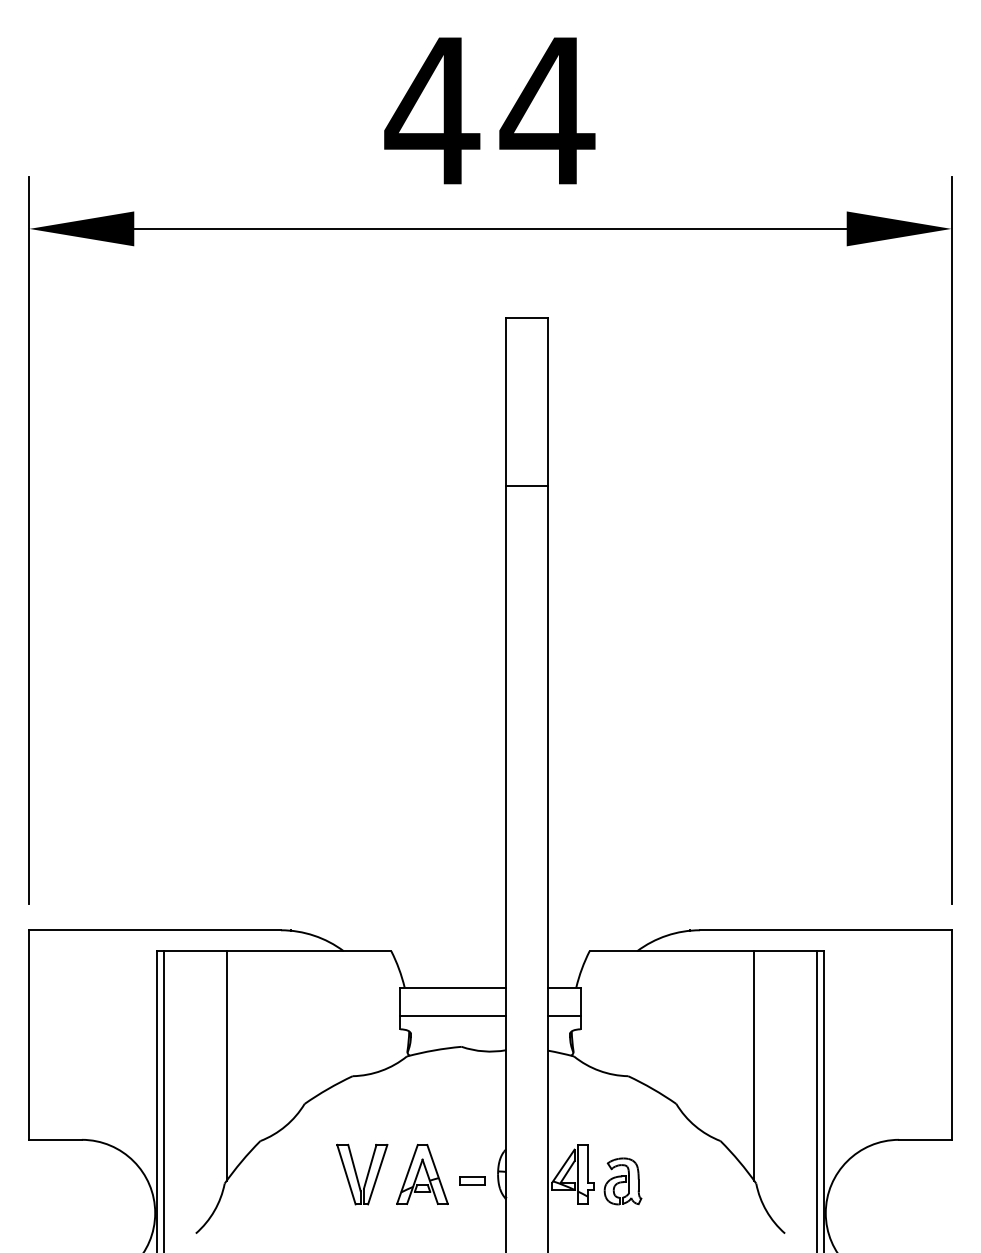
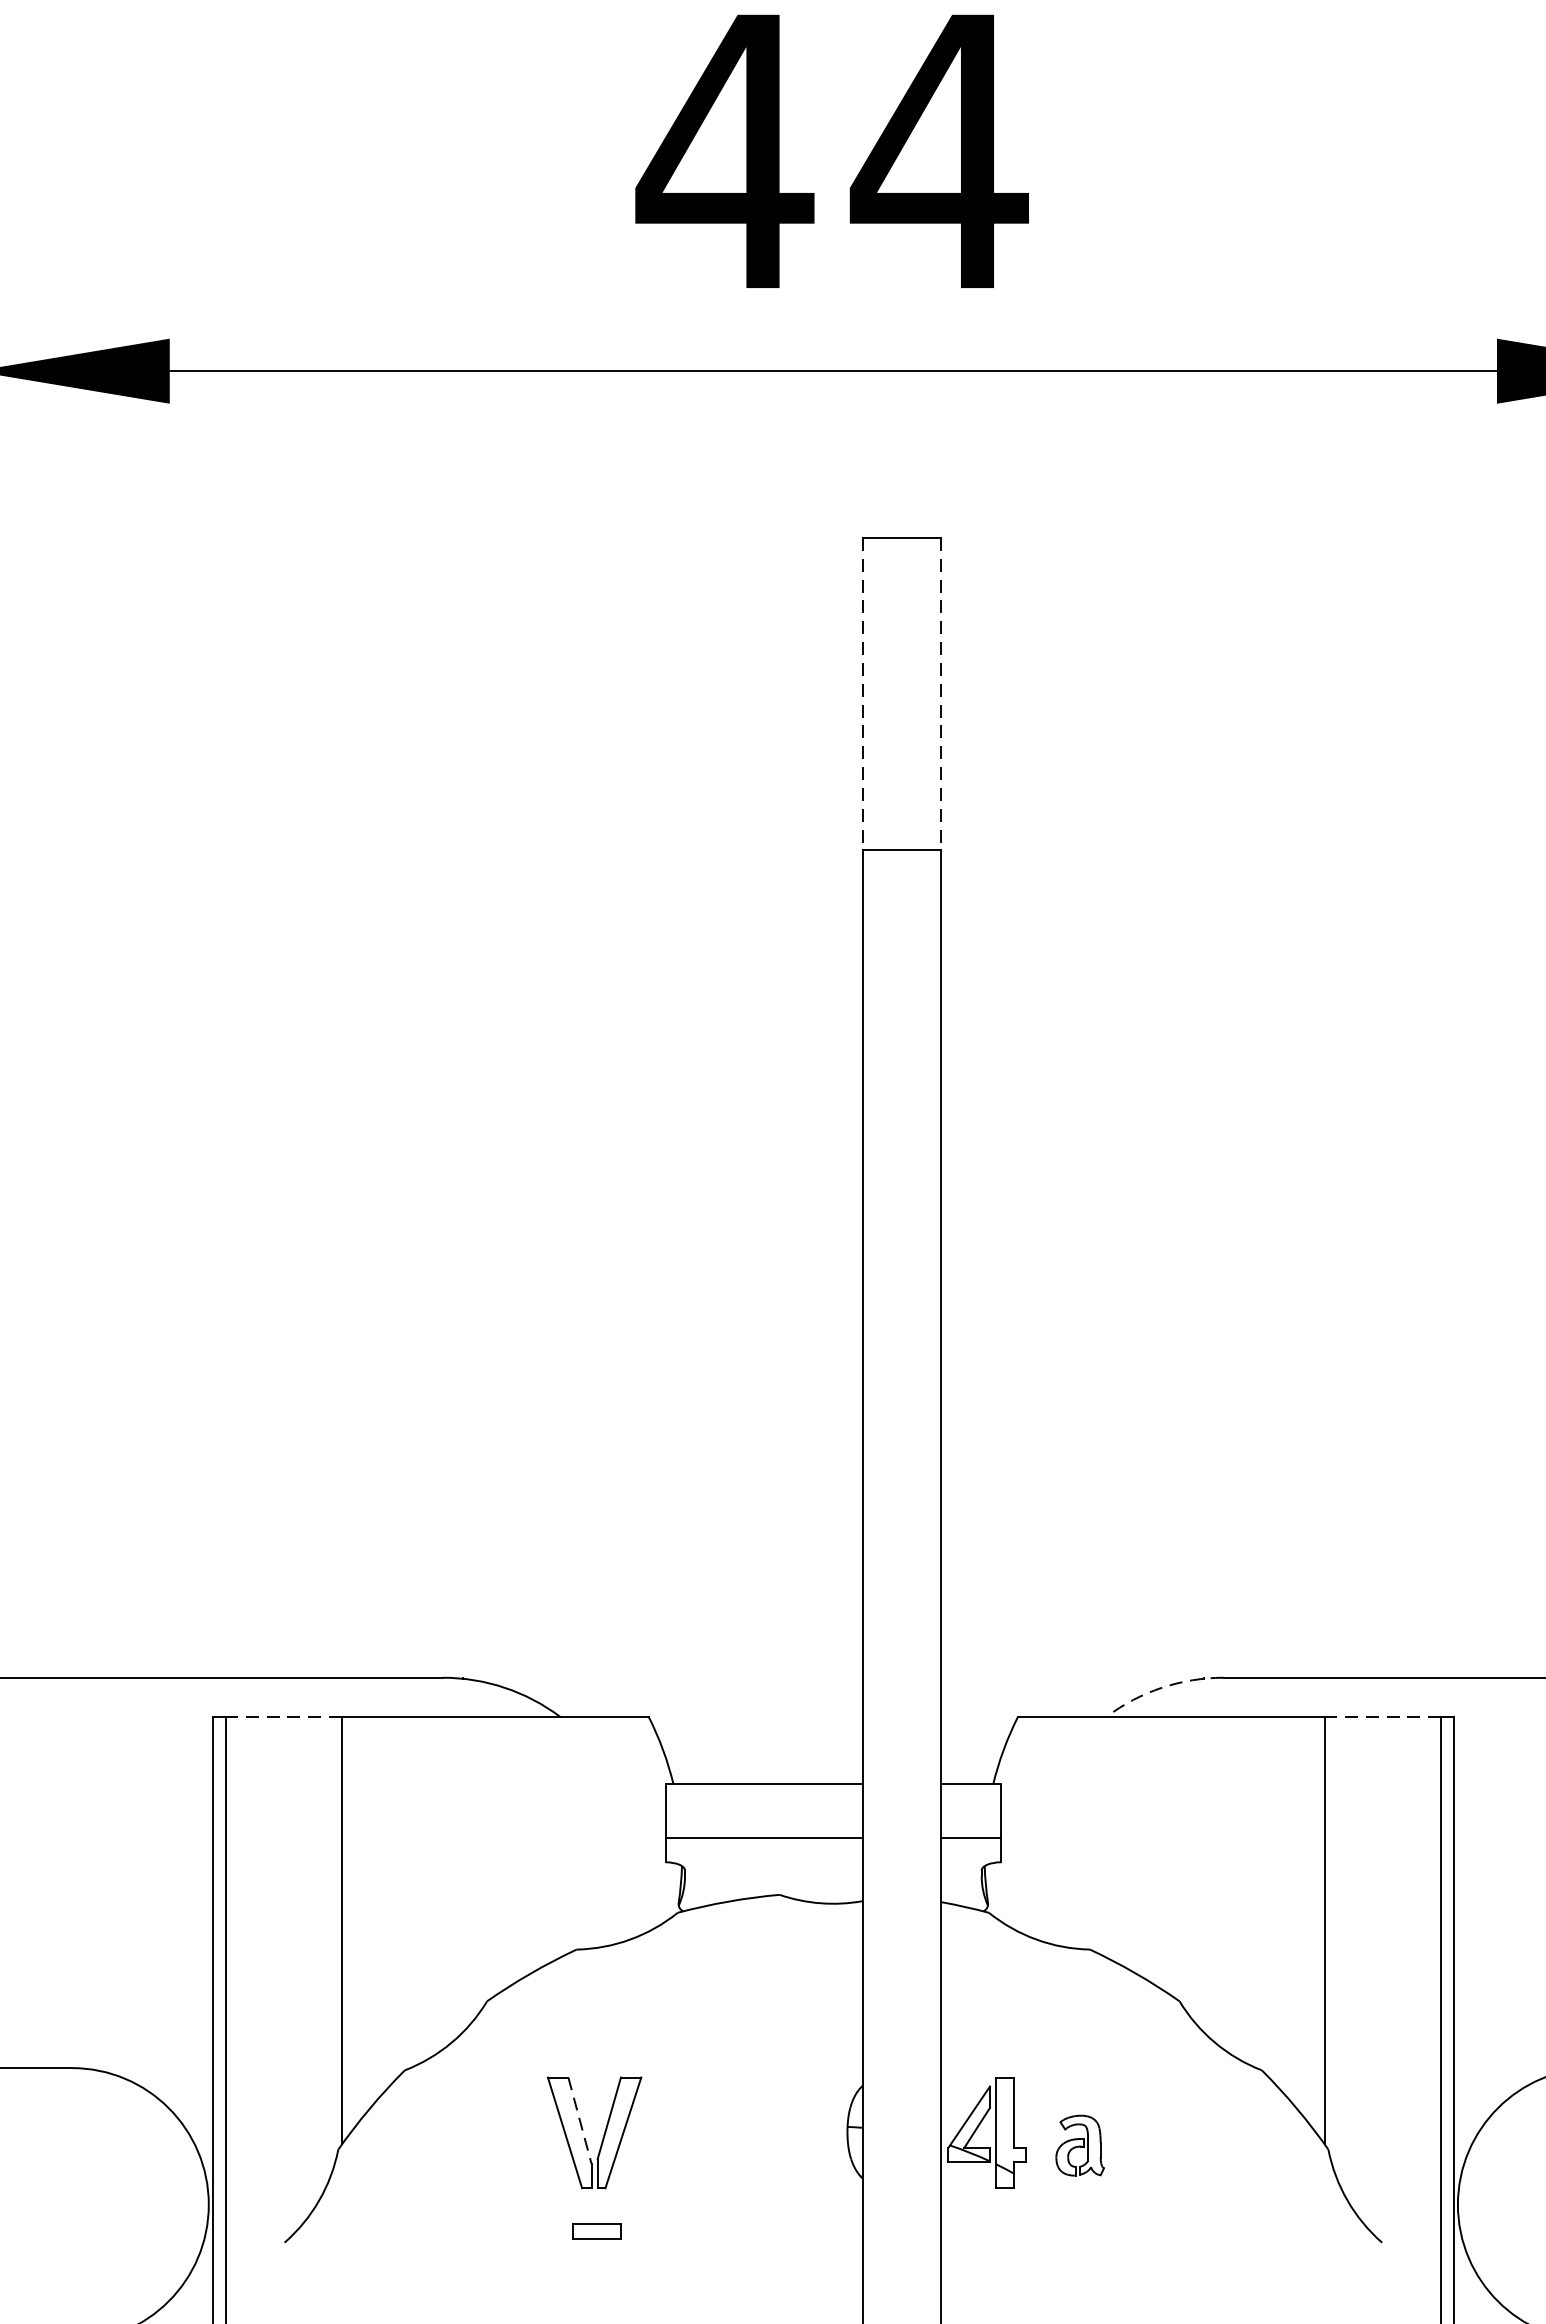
line: (506, 402) -> (863, 694), solid -> dashed
line: (548, 402) -> (941, 694), solid -> dashed
arc: (666, 935) -> (1161, 1687), solid -> dashed
line: (194, 951) -> (281, 1717), solid -> dashed
line: (785, 951) -> (1382, 1717), solid -> dashed
line: (354, 1168) -> (580, 2121), solid -> dashed
part: (422, 1174) -> (706, 2132), removed
part: (472, 1180) -> (596, 2231), moved
part: (622, 1181) -> (1079, 2145), size x0.7

